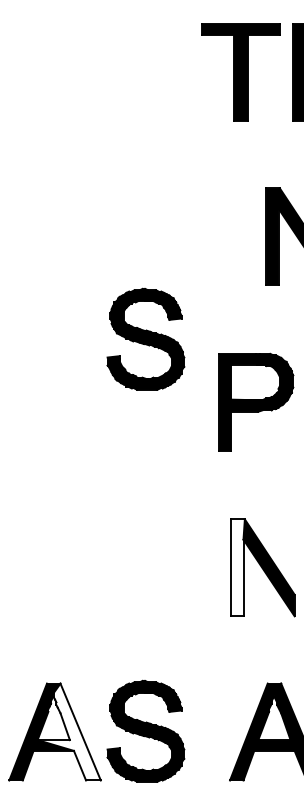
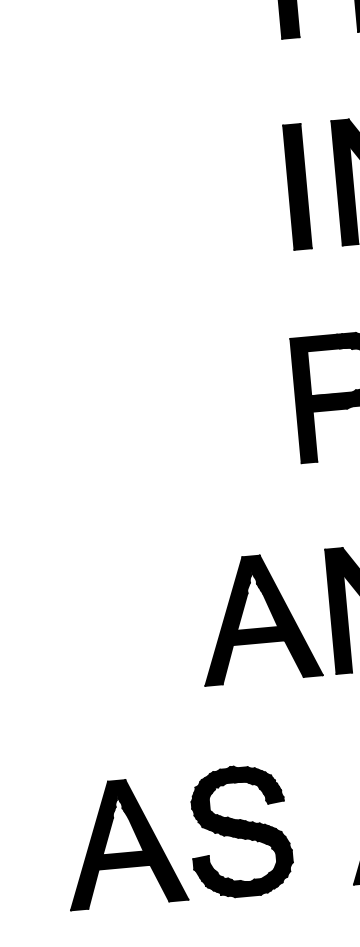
part: (235, 236) -> (297, 186), added
part: (145, 338) -> (194, 327), removed
part: (174, 567) -> (257, 618), added
fill: (237, 567) -> (338, 610), added
fill: (68, 731) -> (141, 840), added

